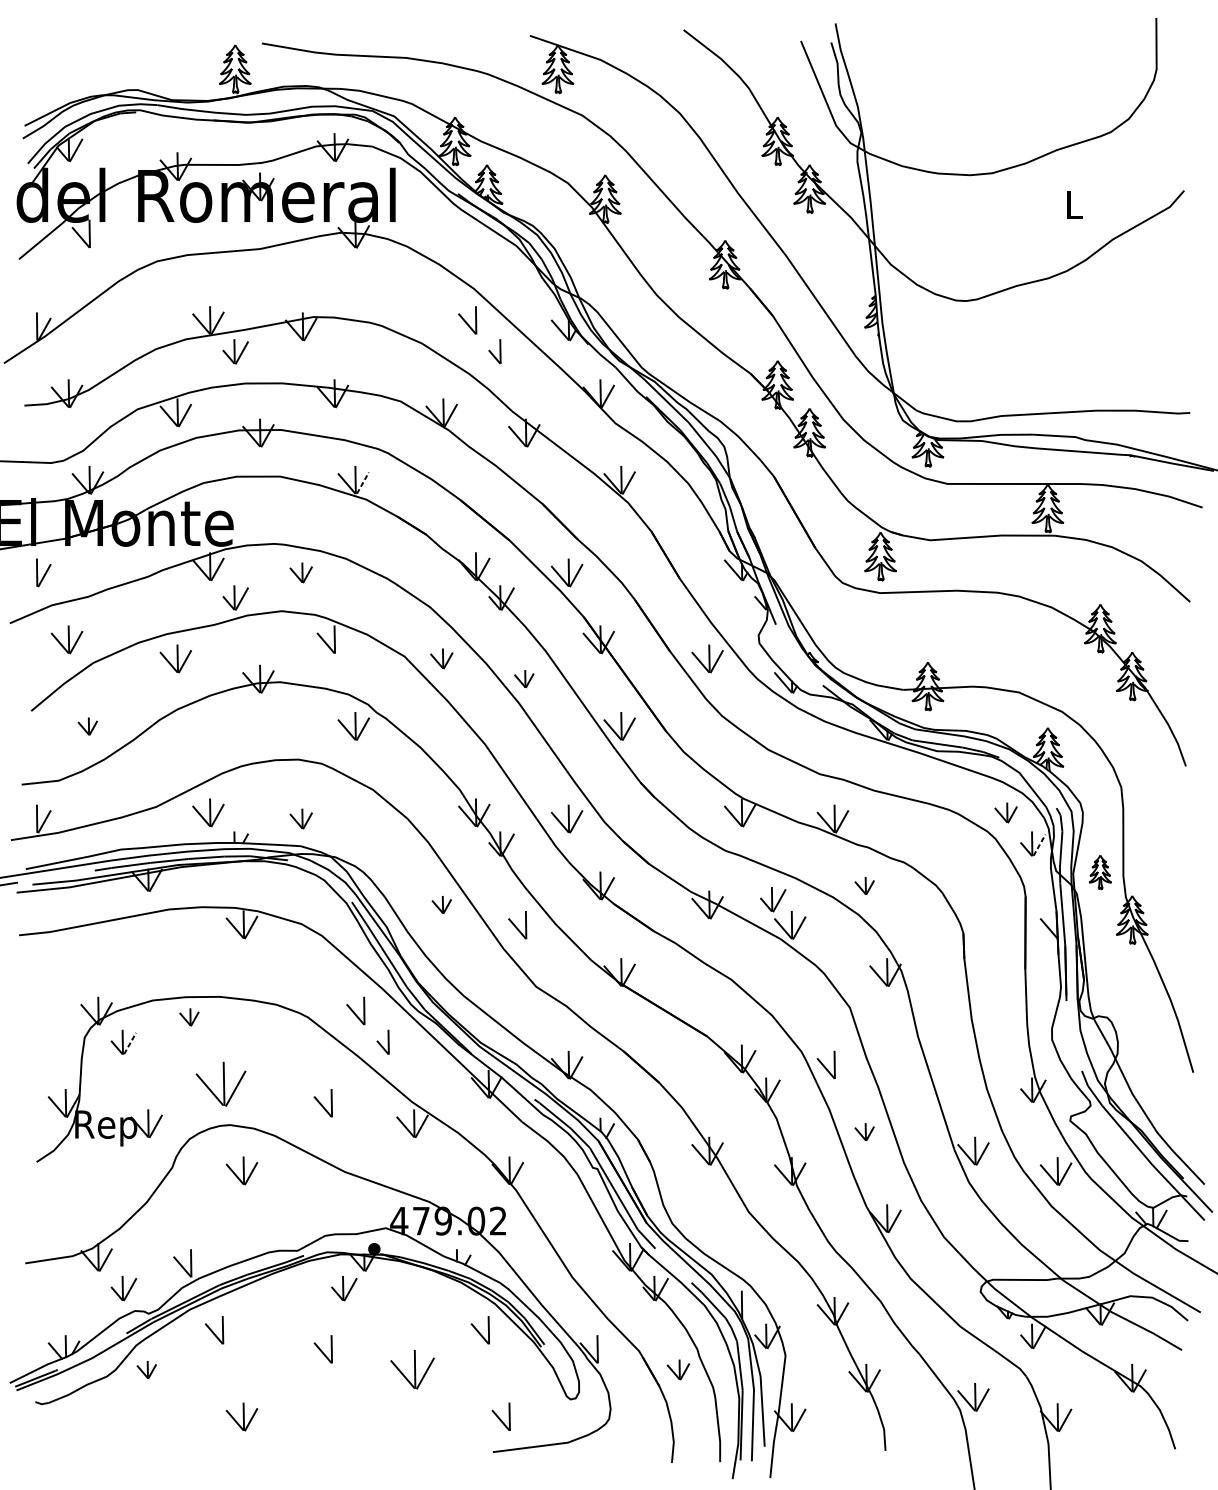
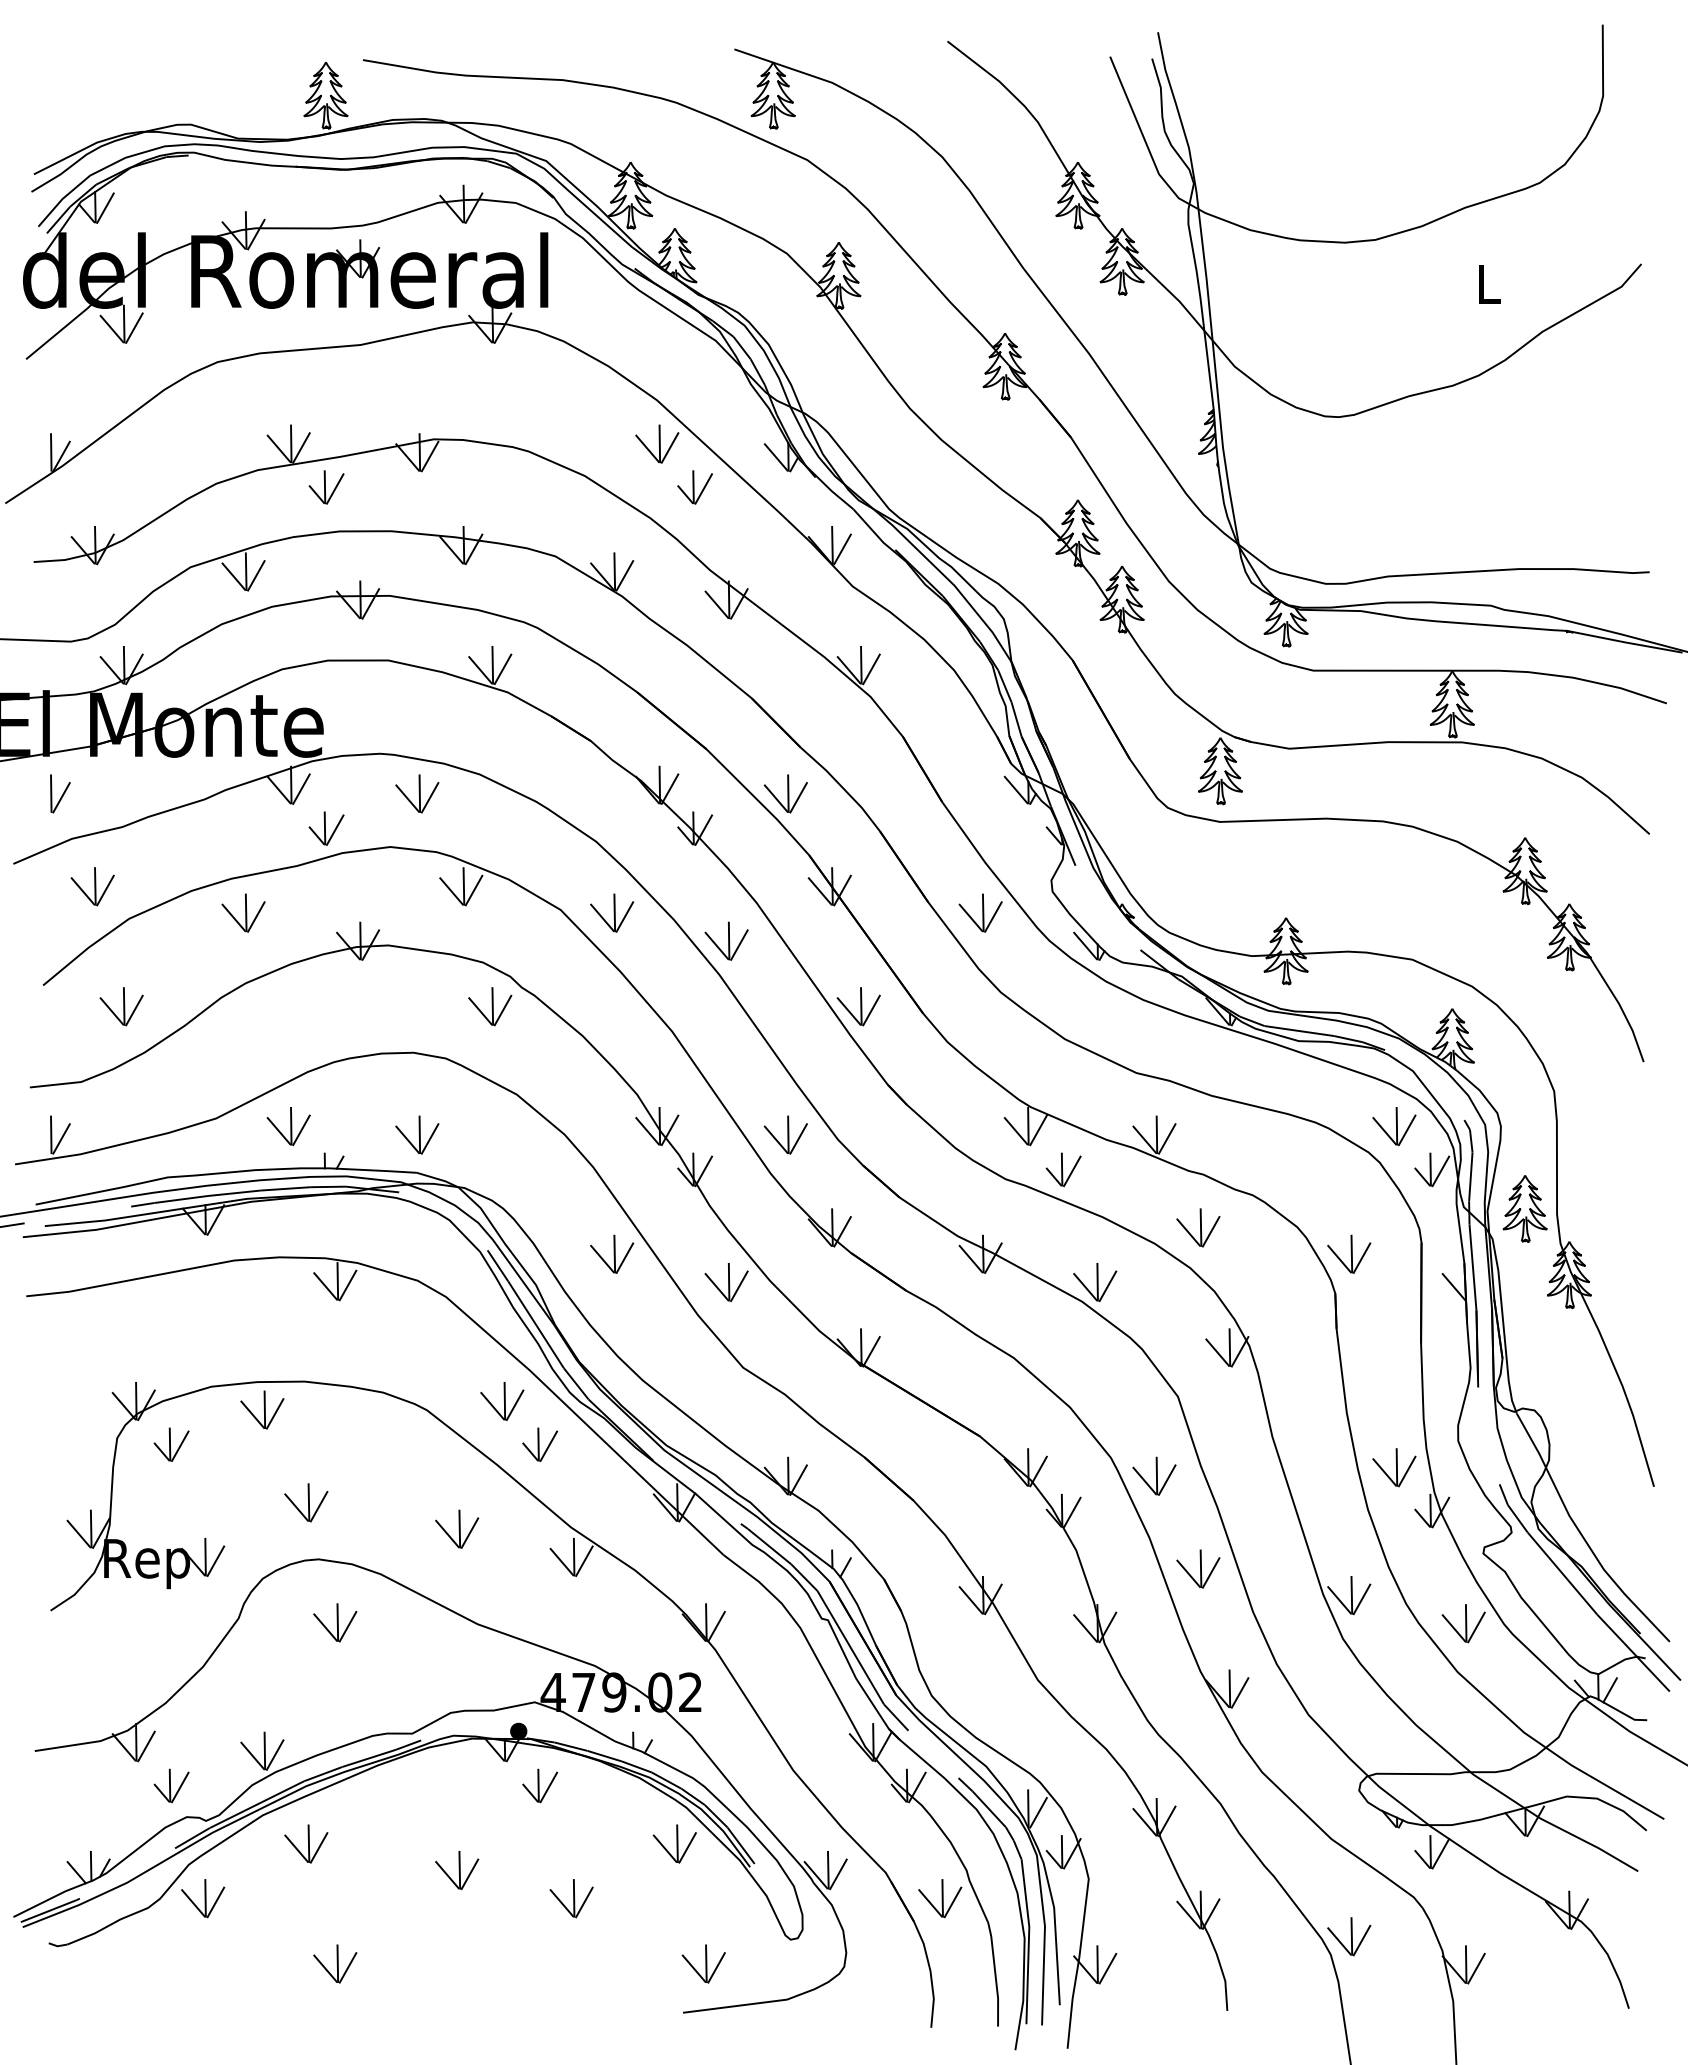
line: (97, 236) -> (134, 327), added
line: (483, 322) -> (669, 447), added
line: (507, 352) -> (703, 488), added
line: (363, 483) -> (503, 669), dashed -> solid
part: (301, 572) -> (417, 793), size x1.43
line: (341, 642) -> (473, 890), added
part: (441, 658) -> (612, 912), size x1.43
part: (524, 678) -> (726, 940), size x1.67
part: (87, 726) -> (121, 1006), size x1.67
part: (1006, 812) -> (1394, 1126), size x1.43
part: (301, 818) -> (417, 1134), size x1.43
line: (1039, 845) -> (1440, 1171), dashed -> solid
part: (1099, 871) -> (1524, 1208), size x1.43
part: (864, 885) -> (1198, 1227), size x1.67
part: (773, 899) -> (1063, 1169), moved
part: (441, 904) -> (612, 1253), size x1.67
part: (973, 904) -> (1349, 1253), added
line: (533, 928) -> (739, 1286), added
line: (371, 1014) -> (514, 1405), added
part: (189, 1016) -> (262, 1409), size x1.67
line: (130, 1043) -> (180, 1446), dashed -> solid
line: (395, 1043) -> (548, 1446), added
part: (1006, 1058) -> (1394, 1467), added
line: (841, 1067) -> (1166, 1479), added
part: (221, 1084) -> (306, 1502), size x0.62
line: (338, 1105) -> (469, 1532), added
part: (864, 1131) -> (1198, 1568), size x1.67
line: (198, 1265) -> (274, 1754), added
part: (344, 1288) -> (540, 1785), moved
line: (749, 1307) -> (1038, 1812), added
line: (229, 1332) -> (318, 1847), added
line: (496, 1332) -> (687, 1847), added
line: (338, 1352) -> (469, 1874), added
line: (605, 1352) -> (838, 1874), added
part: (146, 1369) -> (203, 1898), size x1.67
part: (412, 1369) -> (571, 1898), size x0.71
part: (678, 1369) -> (940, 1898), size x1.43
line: (517, 1419) -> (716, 1967), added

